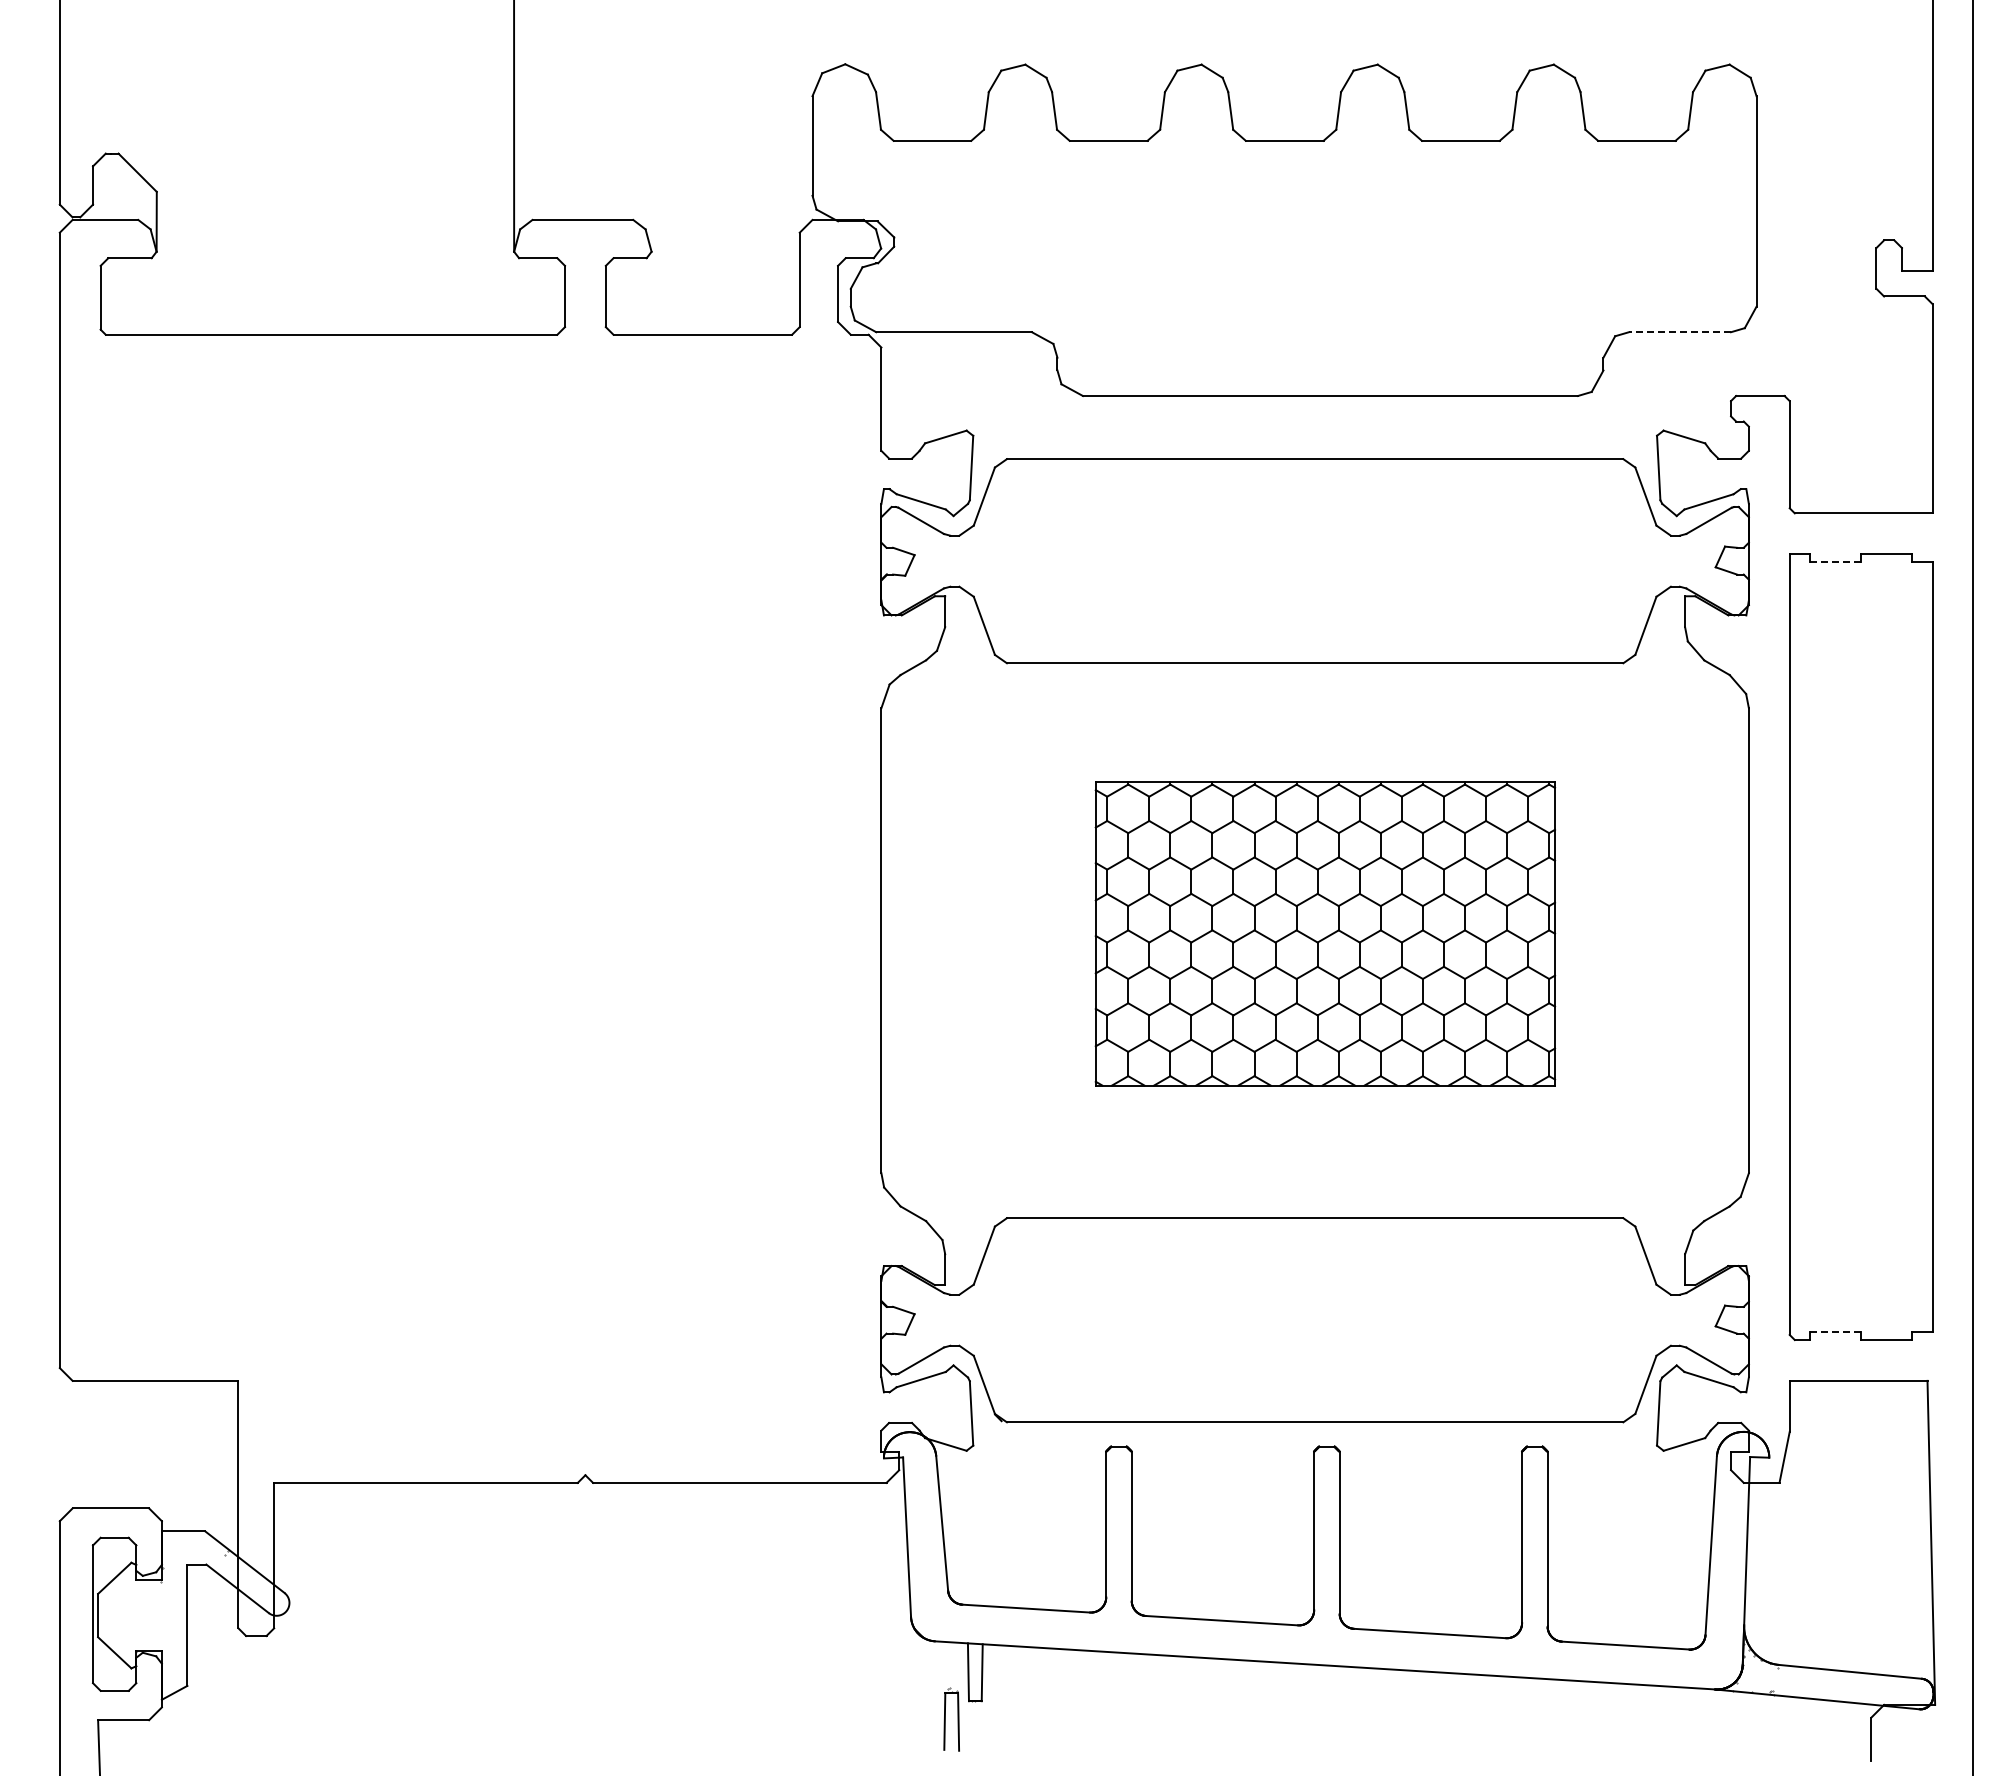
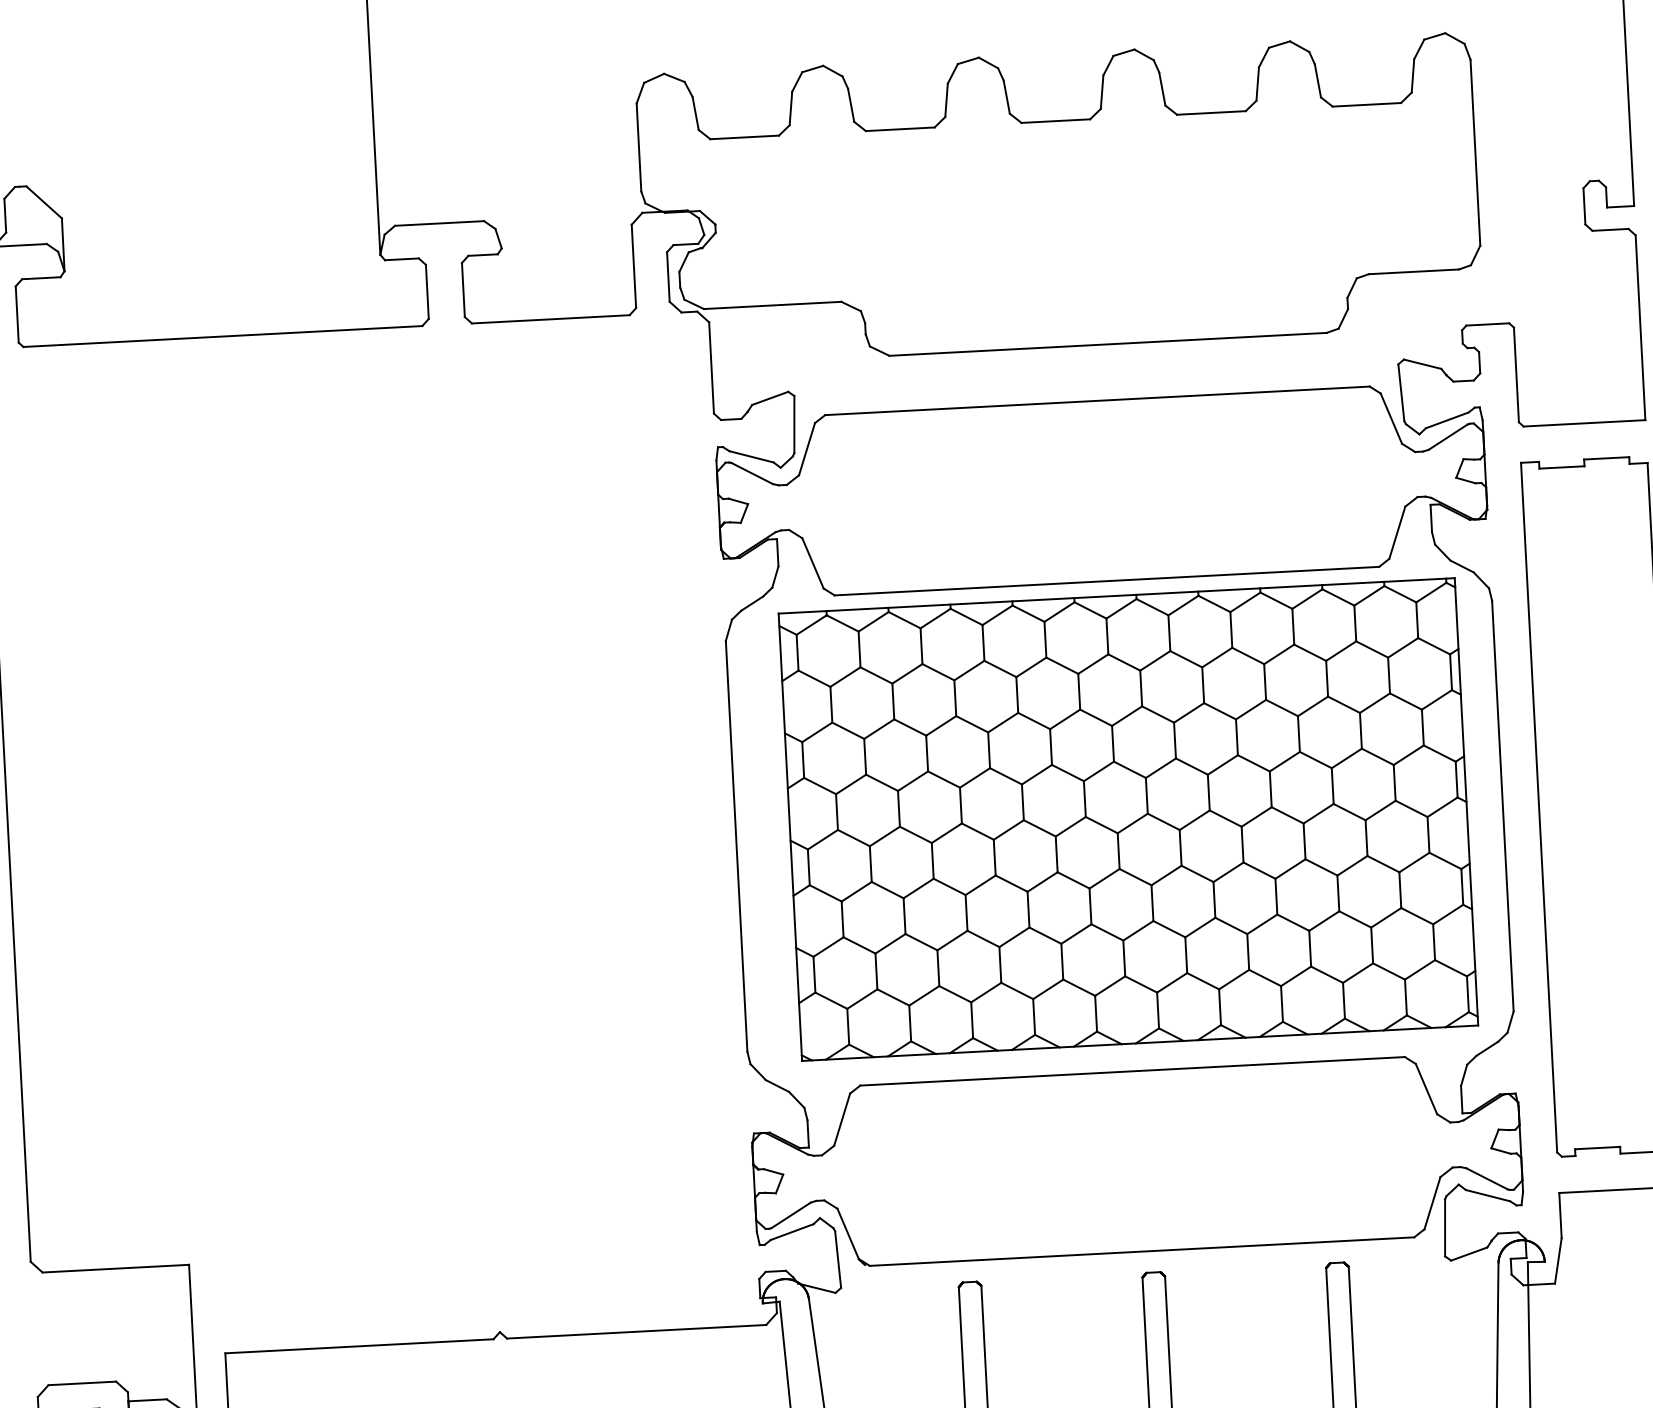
line: (1679, 332) -> (1413, 272), dashed -> solid
line: (1835, 561) -> (1561, 467), dashed -> solid
part: (1325, 933) -> (1128, 819), size x1.67
line: (1835, 1332) -> (1597, 1148), dashed -> solid

